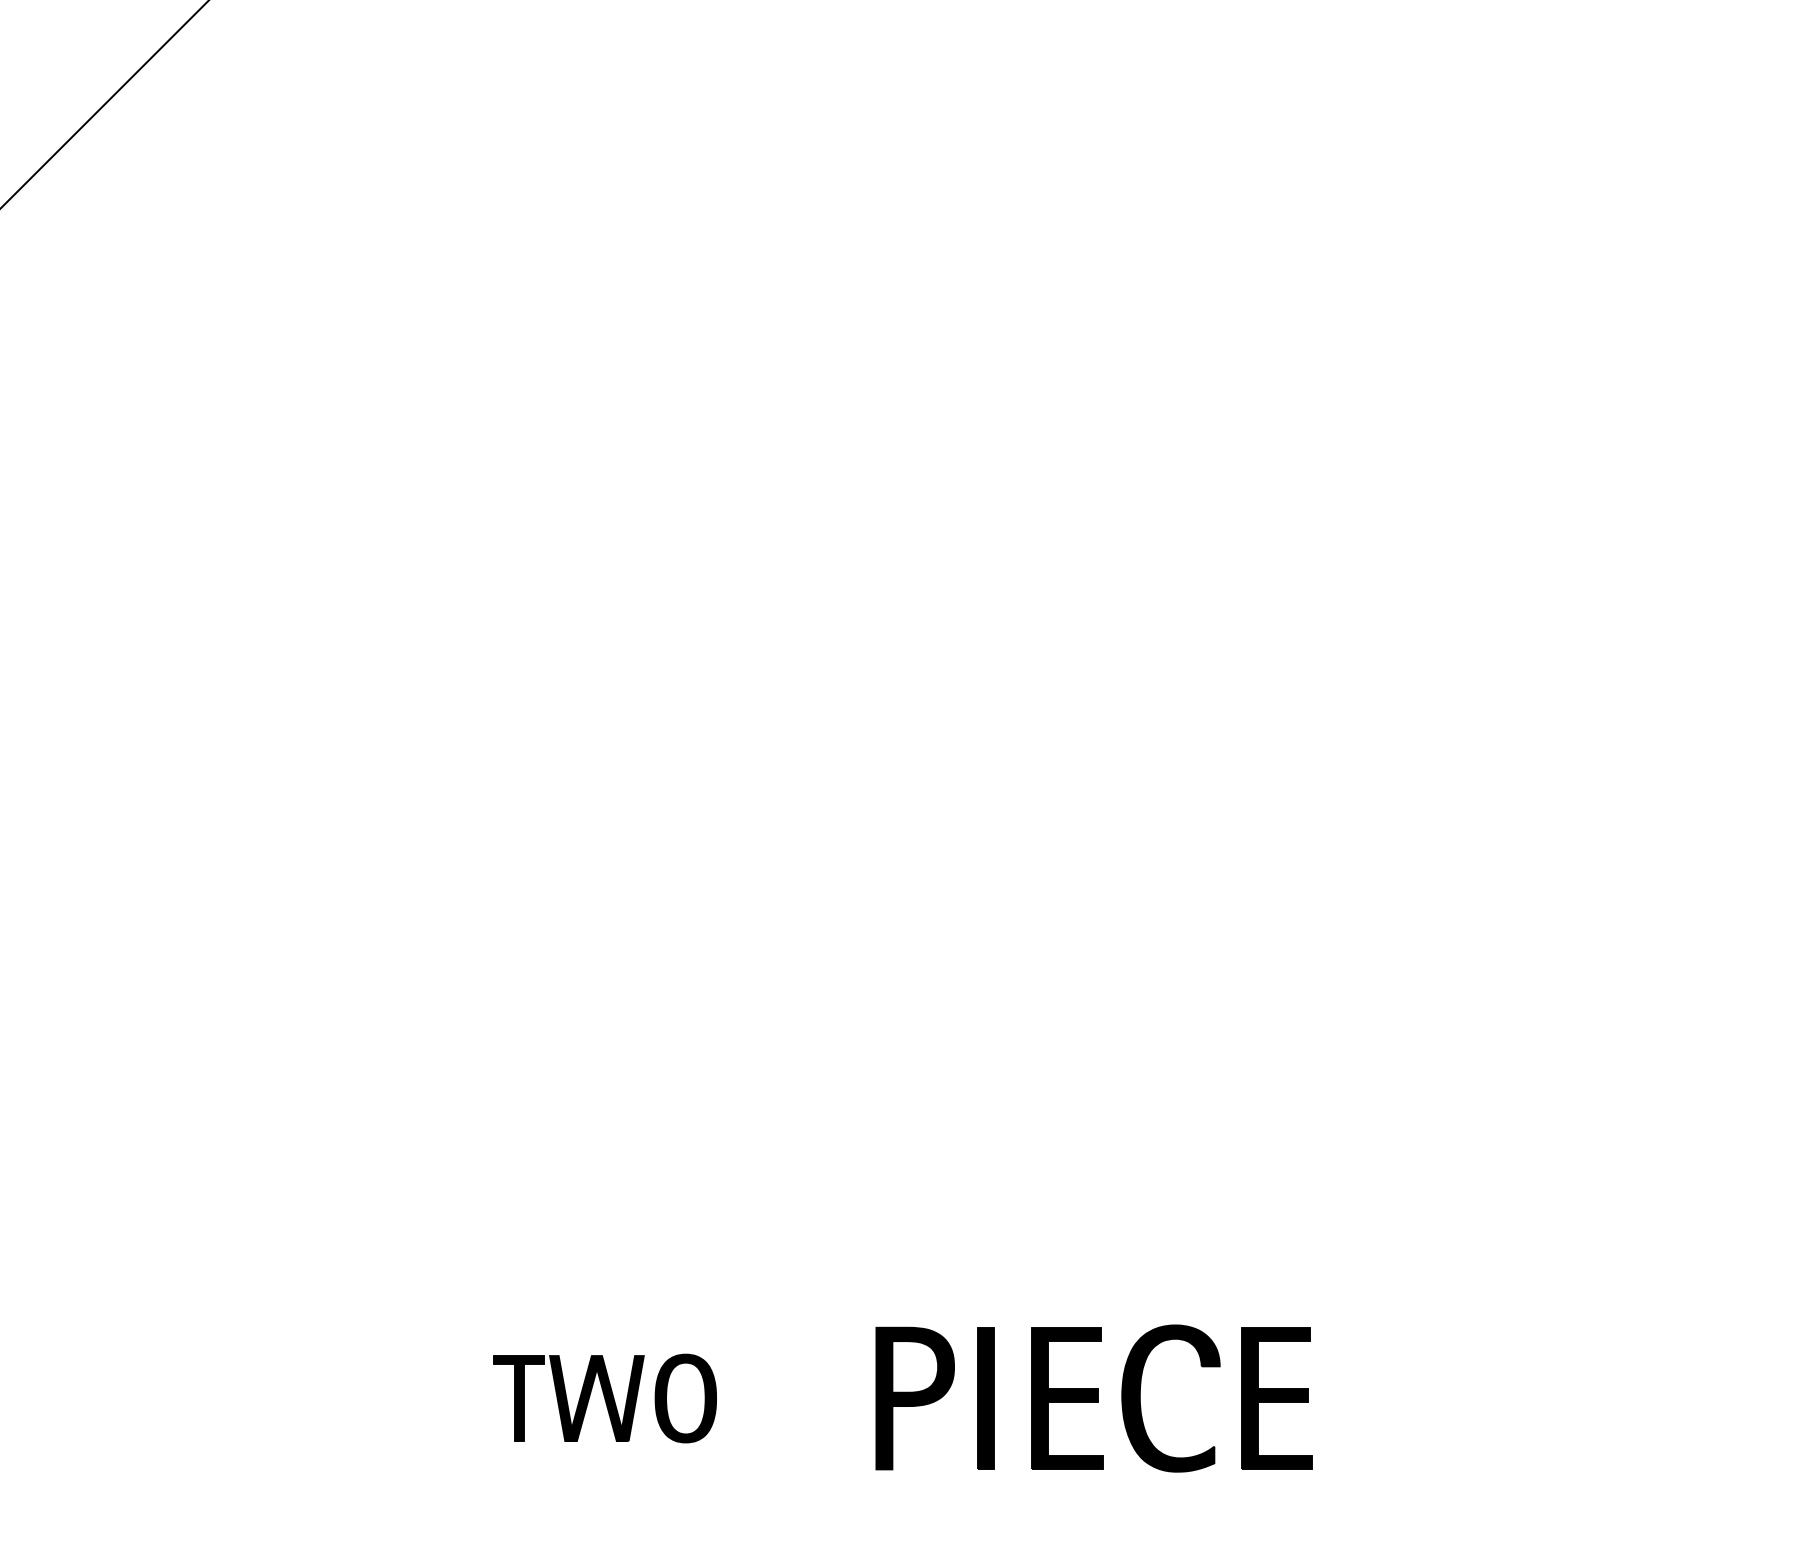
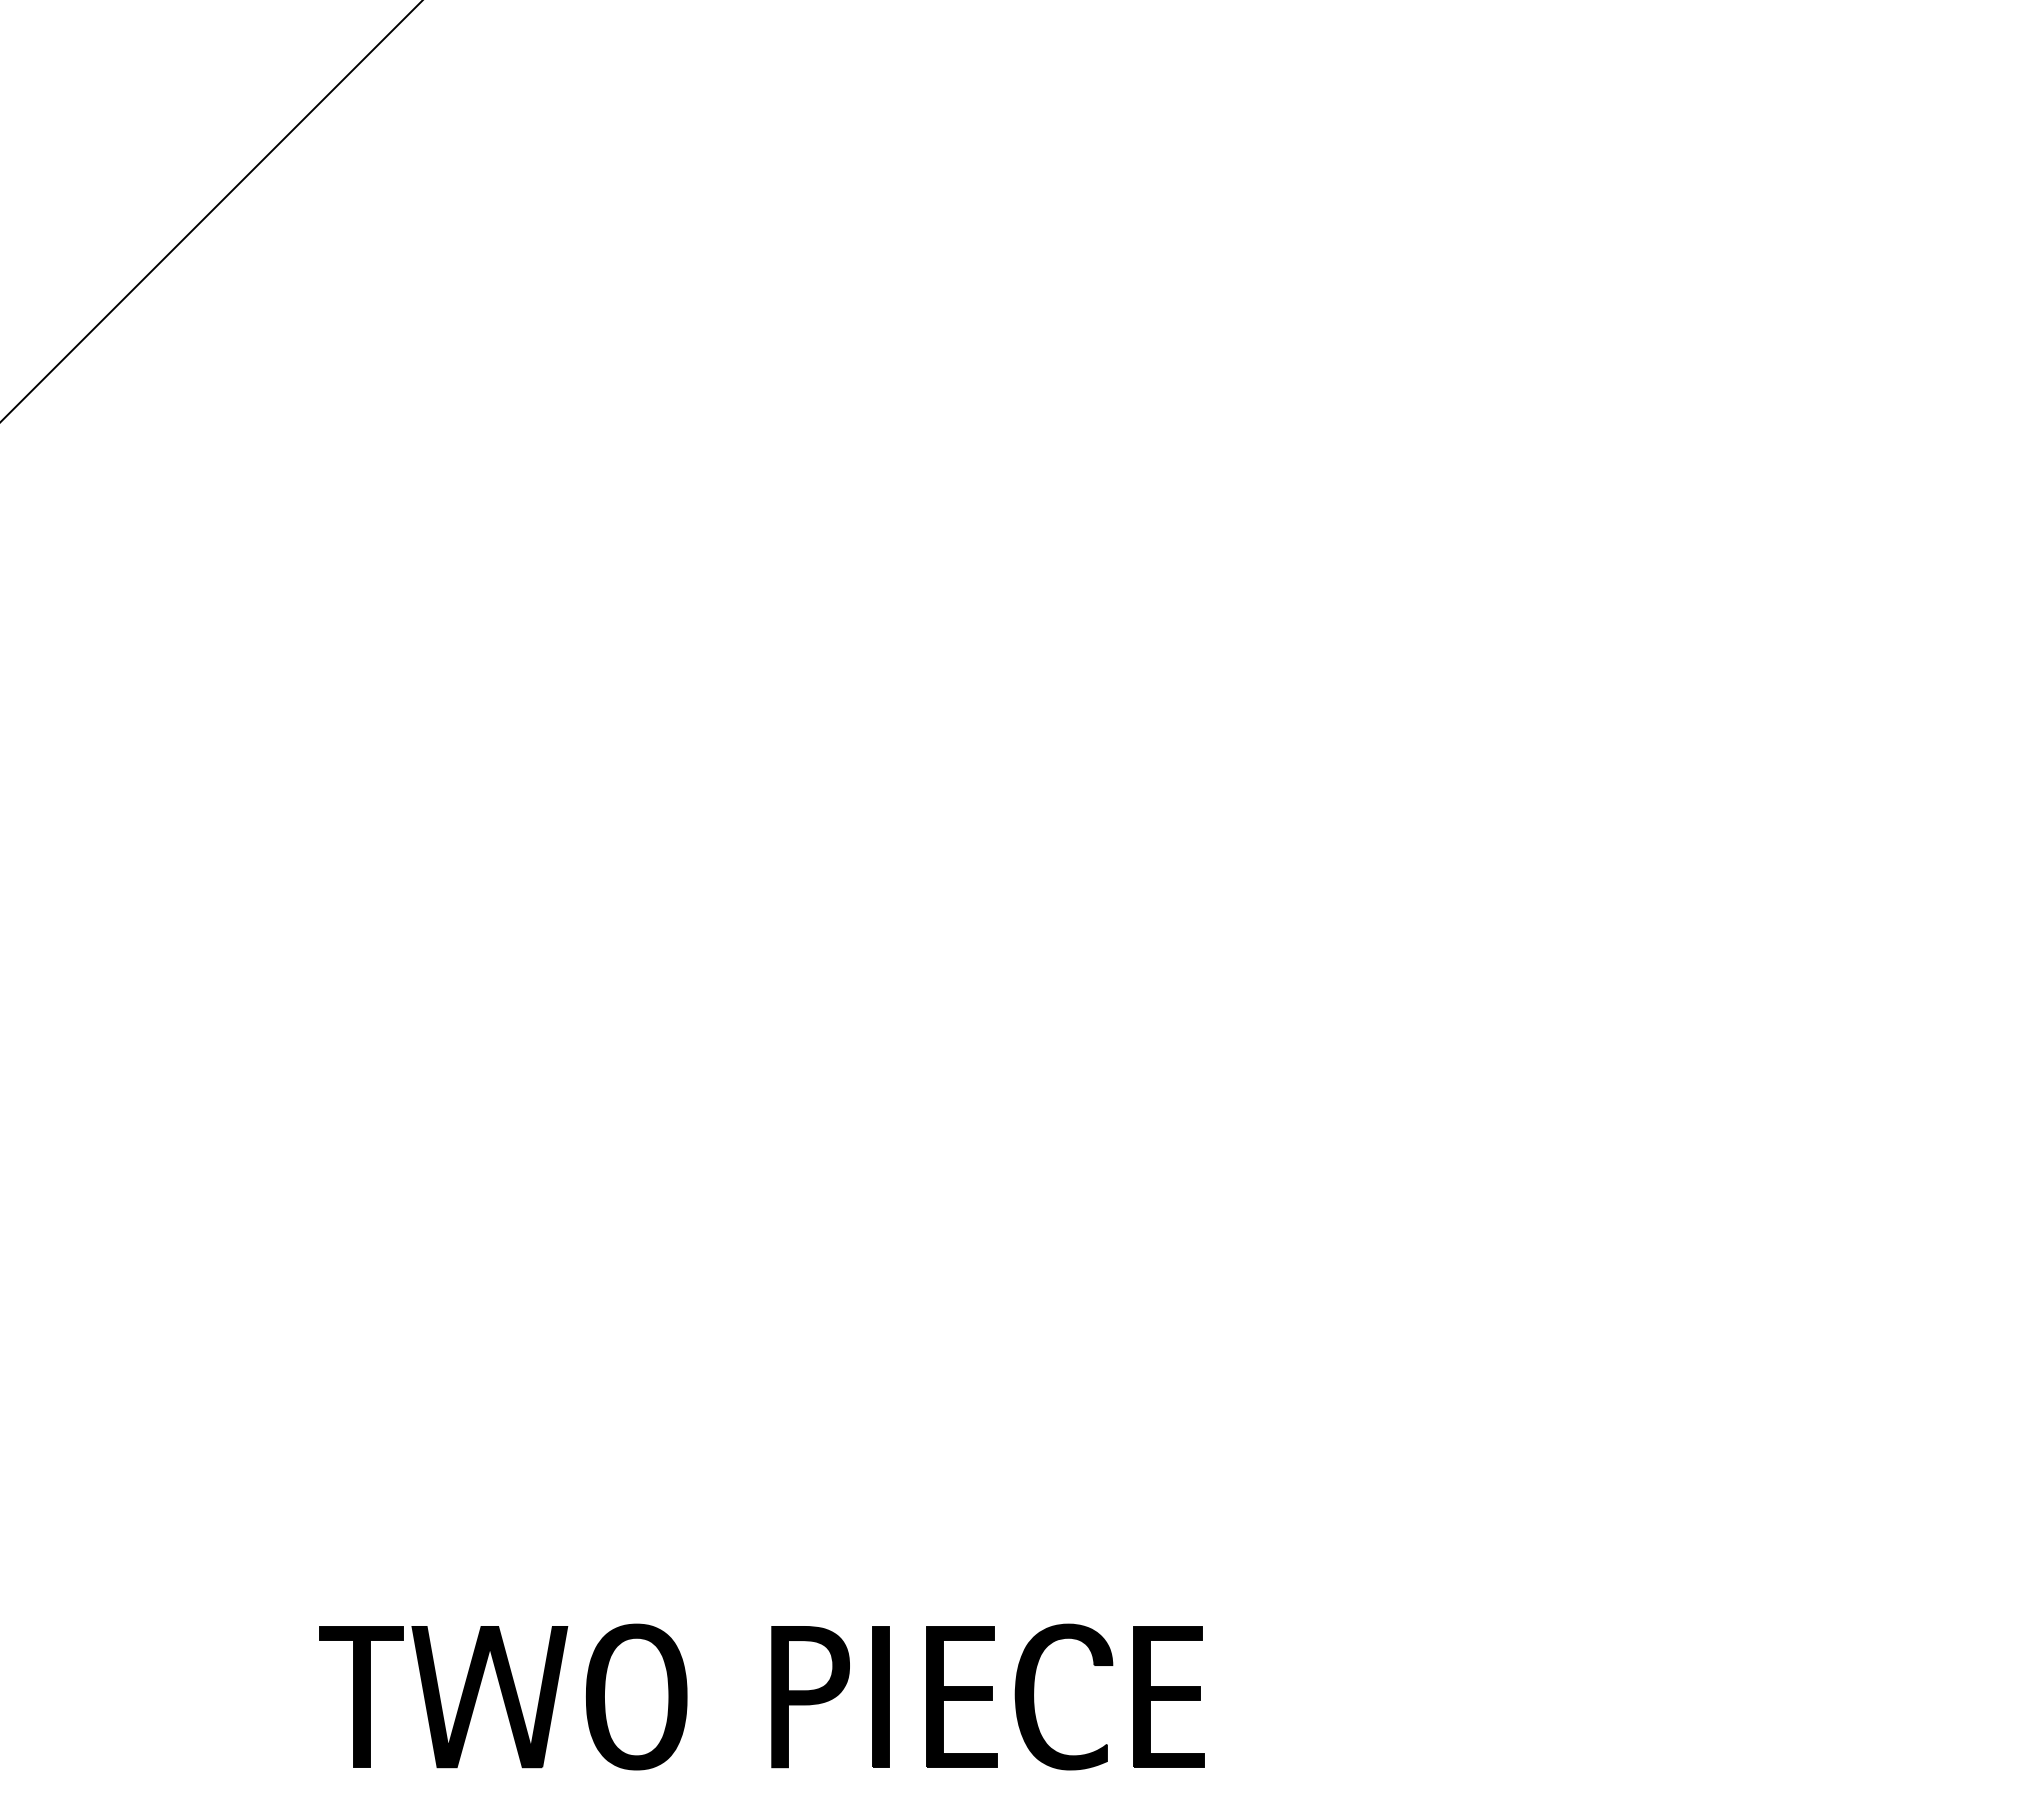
part: (605, 1398) -> (503, 1696), size x1.67

